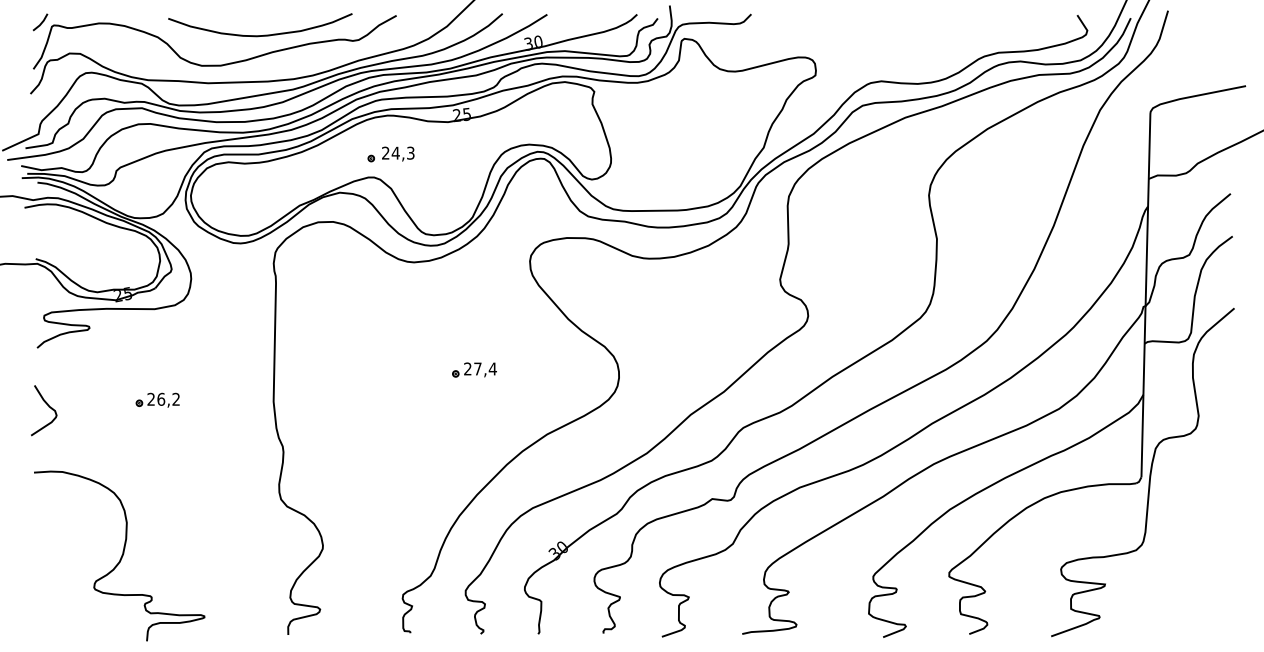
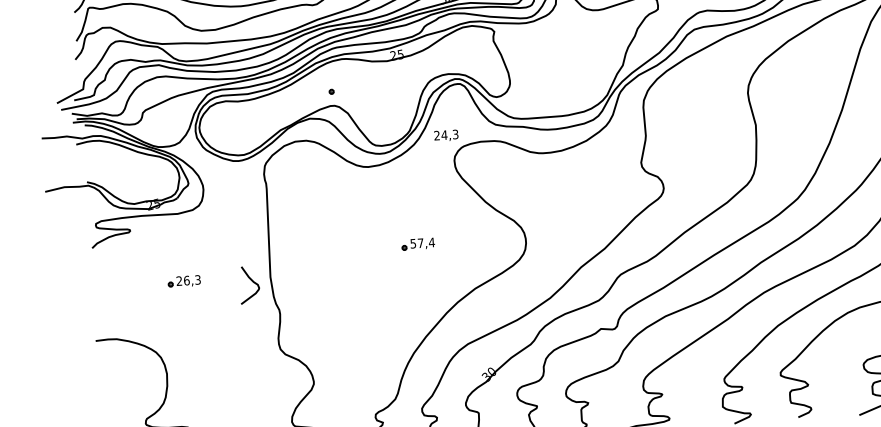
text: (398, 153) -> (446, 135), moved
text: (467, 368) -> (413, 243), 27,4 -> 57,4
text: (175, 399) -> (197, 280), 26,2 -> 26,3
curve: (48, 406) -> (252, 281), moved

